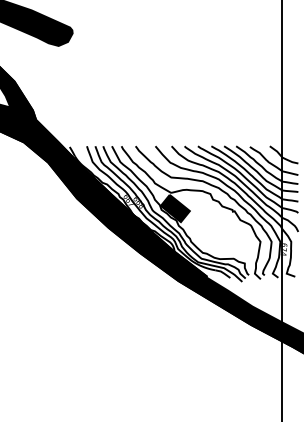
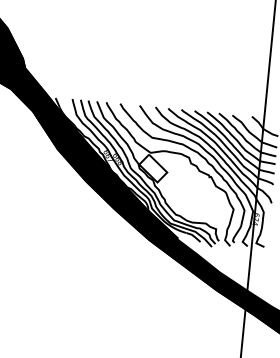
fill: (174, 208) -> (152, 168), removed

